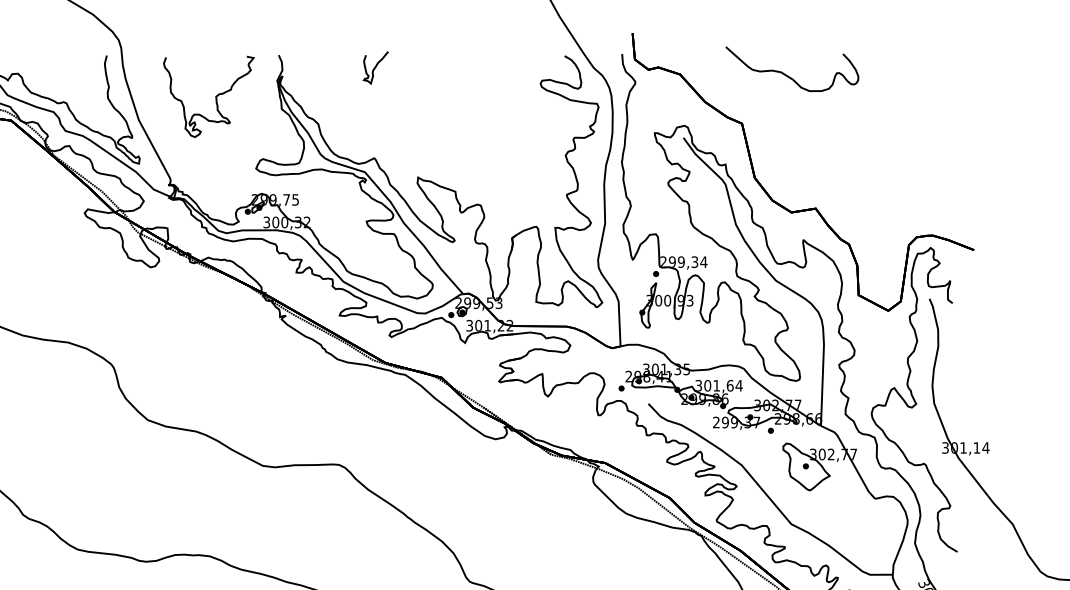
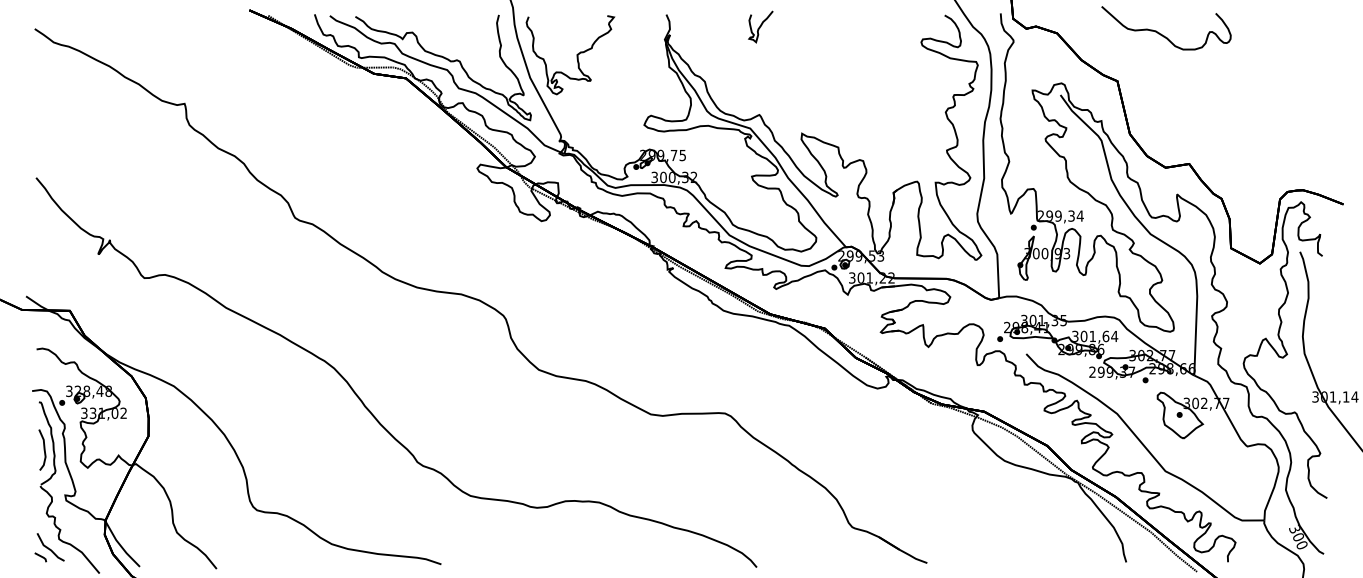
curve: (215, 97) -> (576, 55), moved

